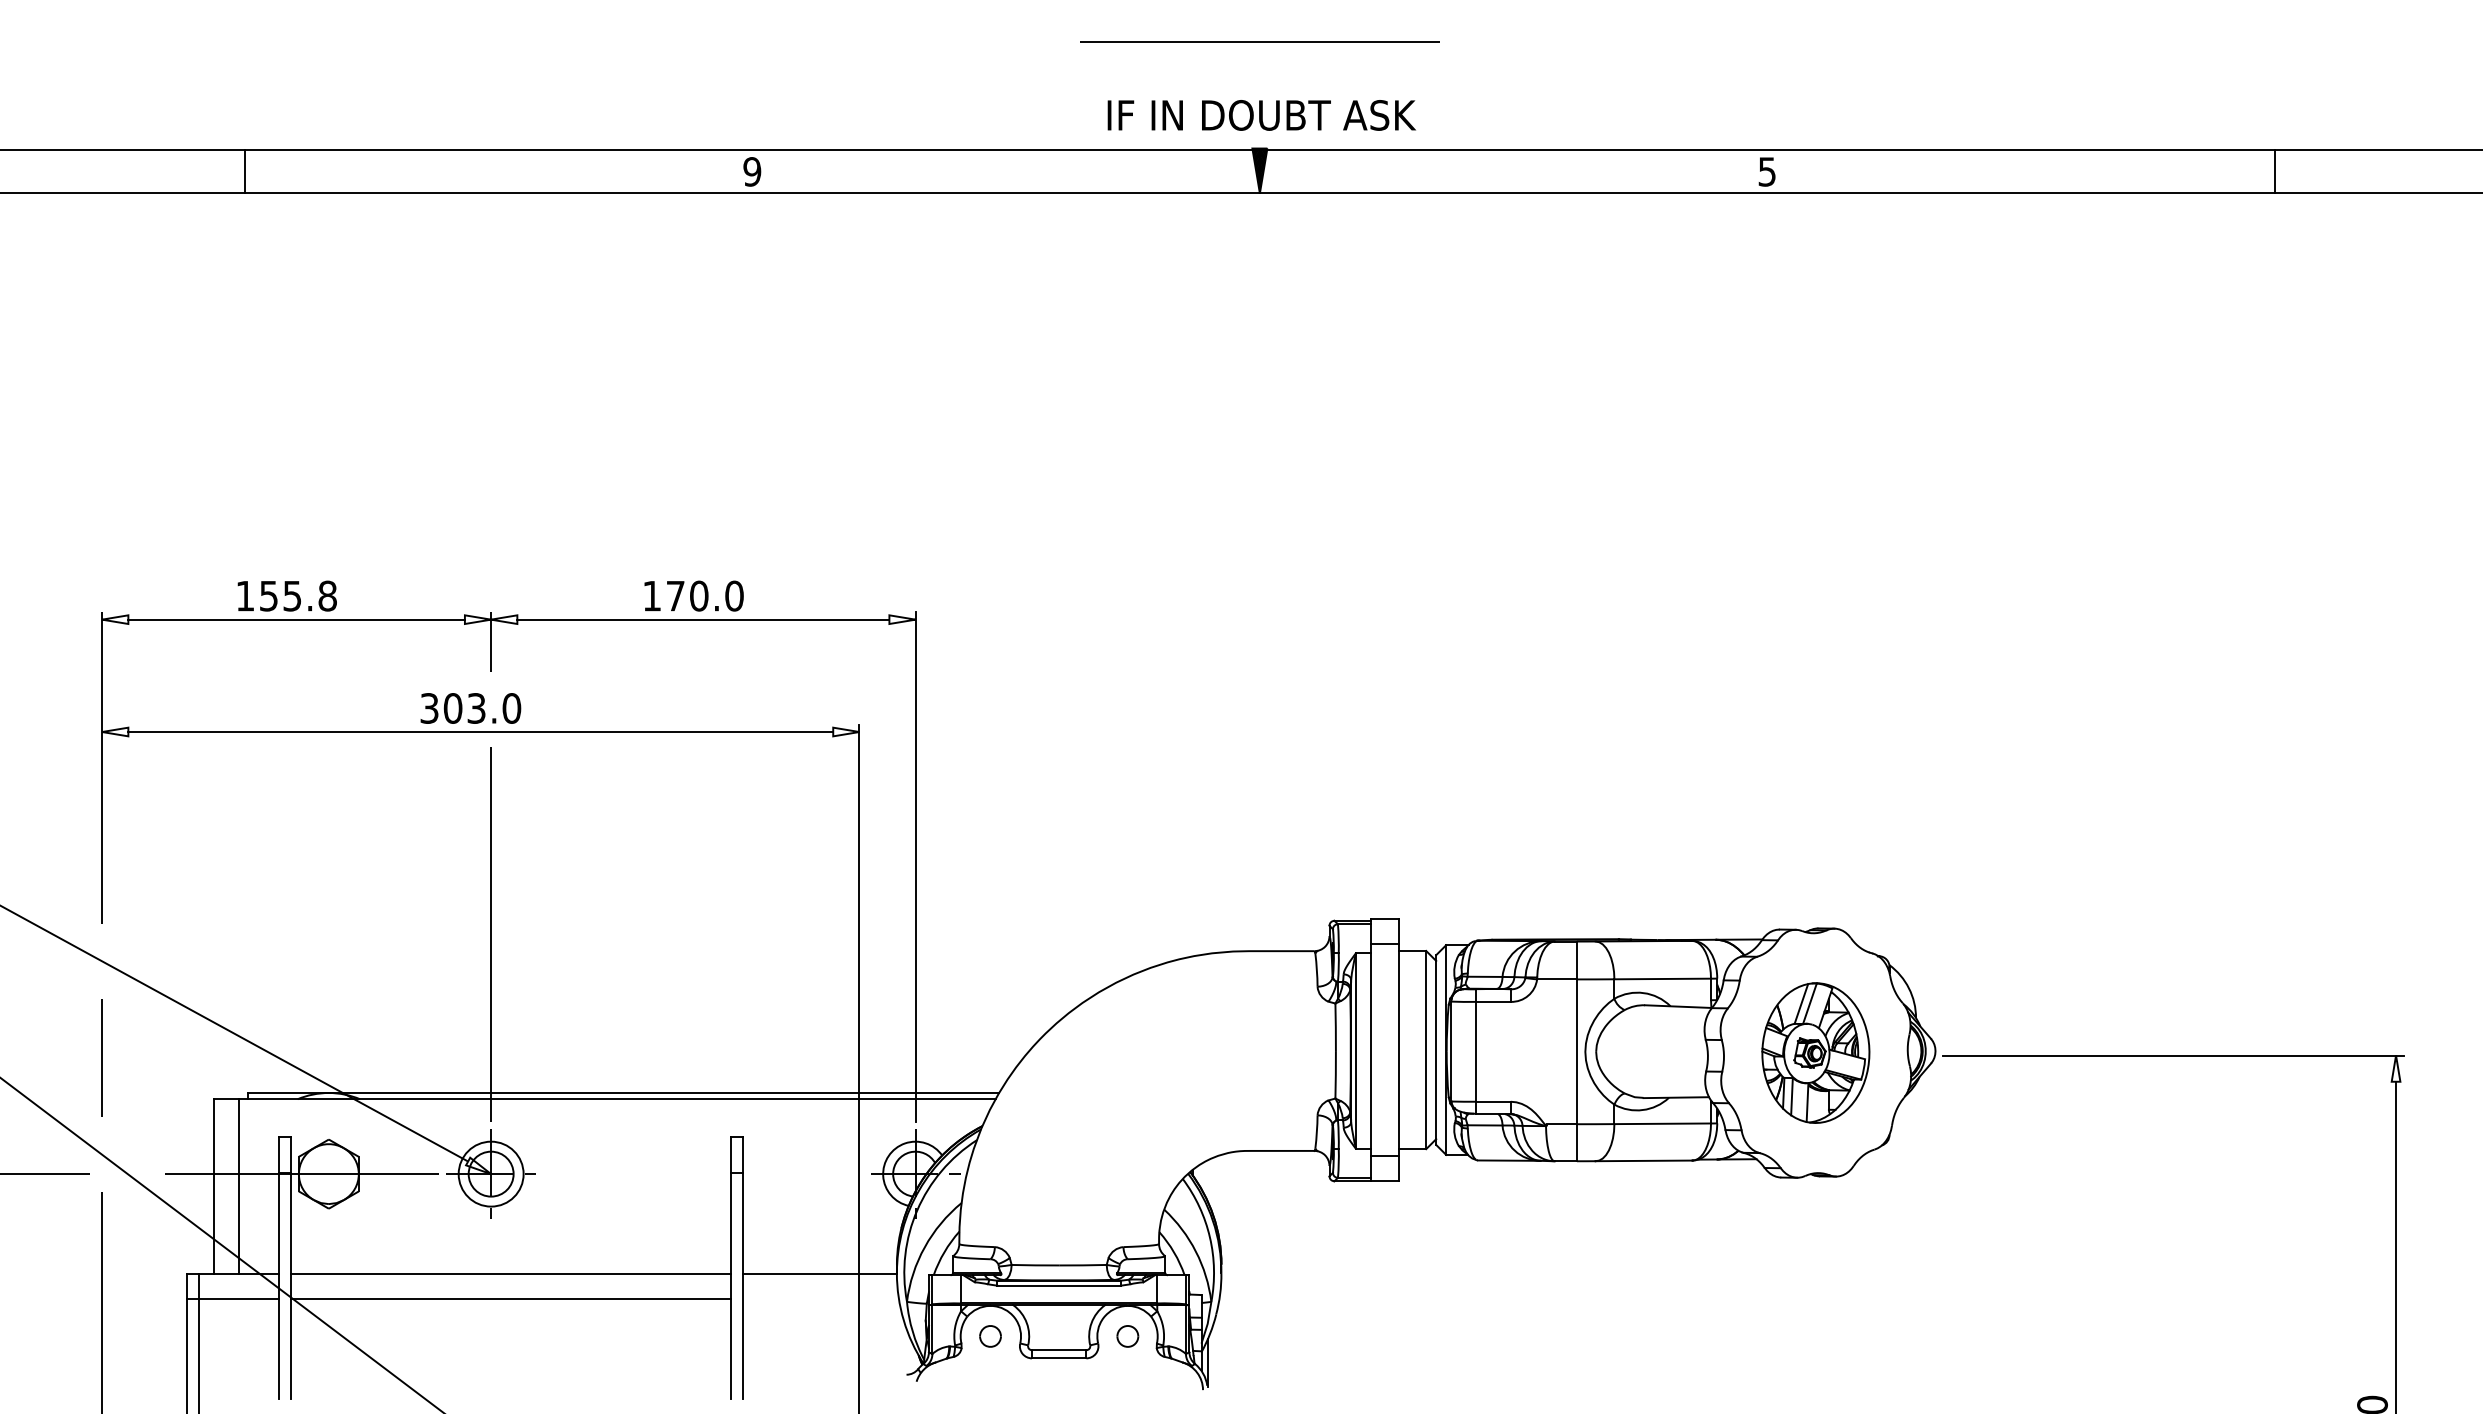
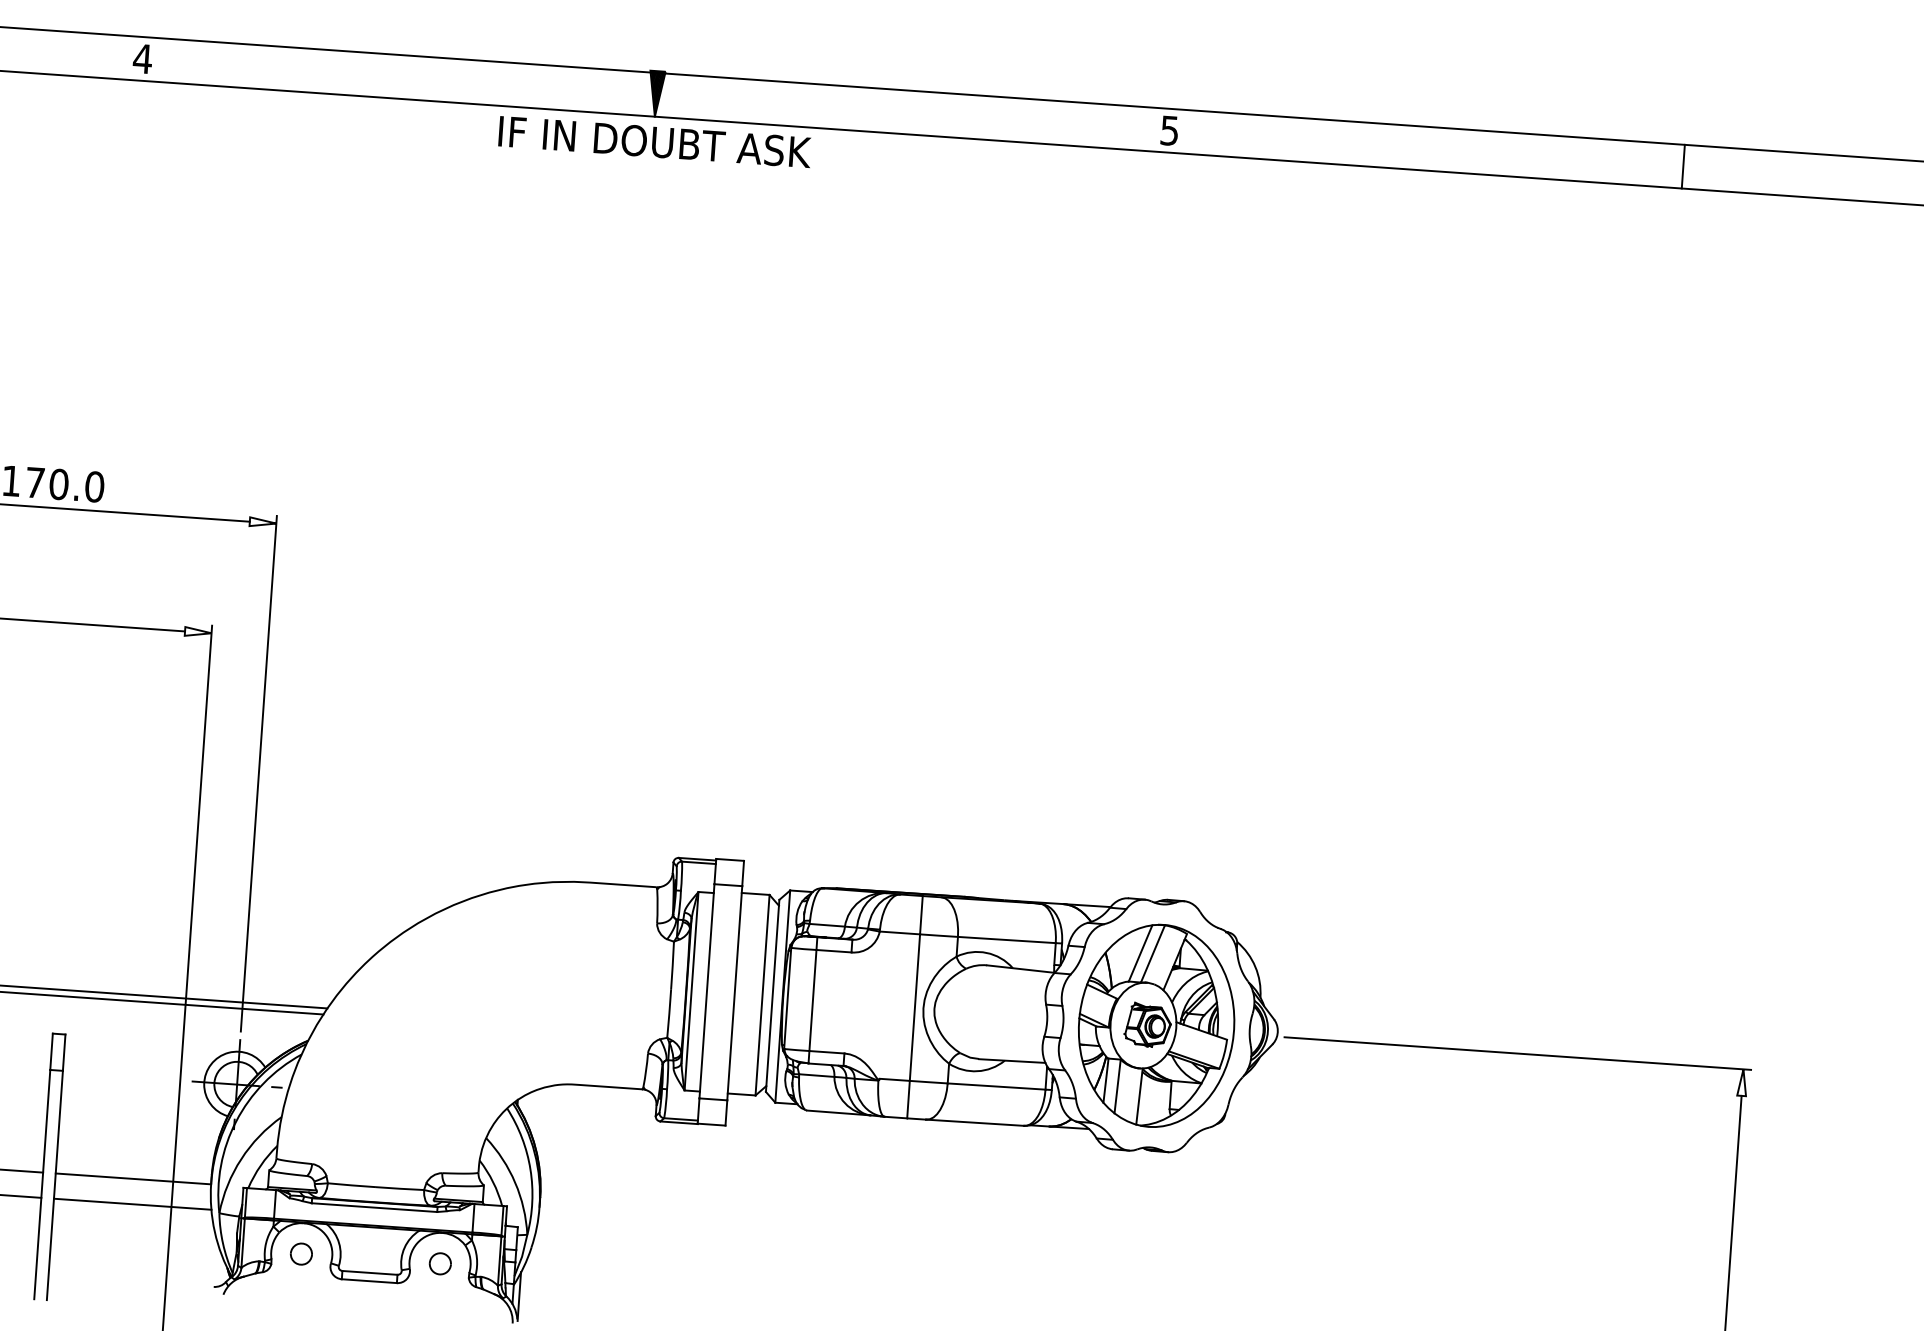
text: (1261, 115) -> (654, 142), moved
text: (751, 171) -> (142, 58), 9 -> 4
part: (1815, 1052) -> (1156, 1025), size x1.43
line: (821, 1298) -> (133, 1203), added

